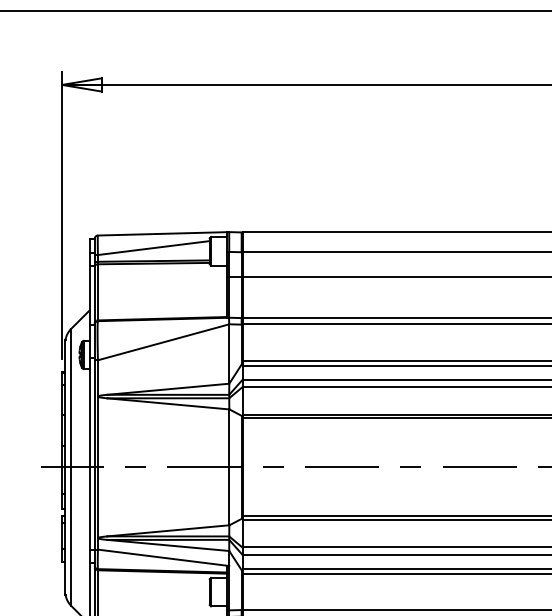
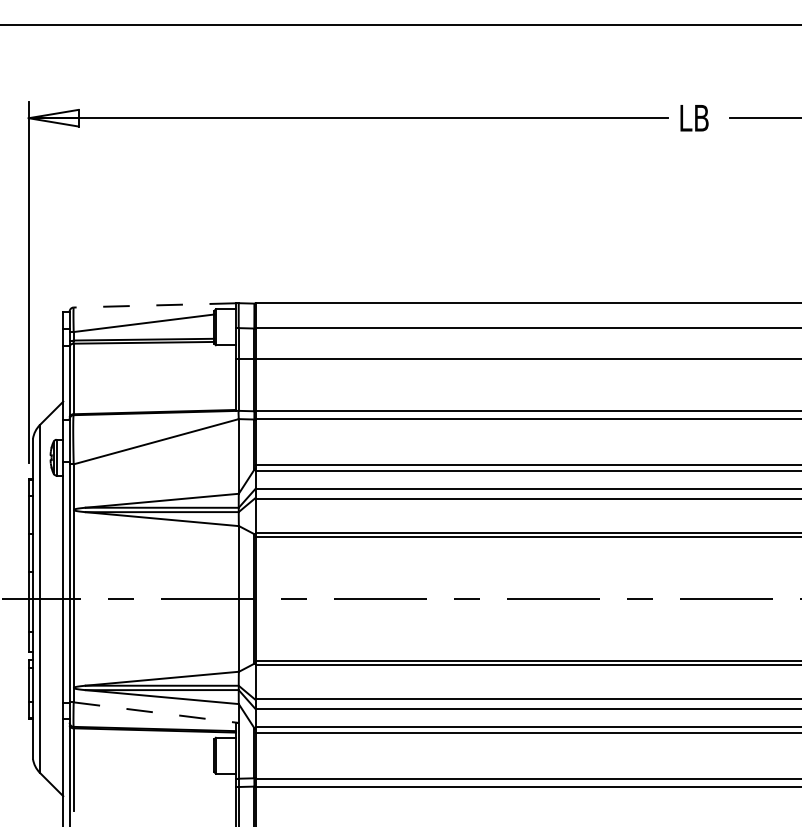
line: (162, 233) -> (154, 305), solid -> dashed
line: (163, 557) -> (156, 712), solid -> dashed

